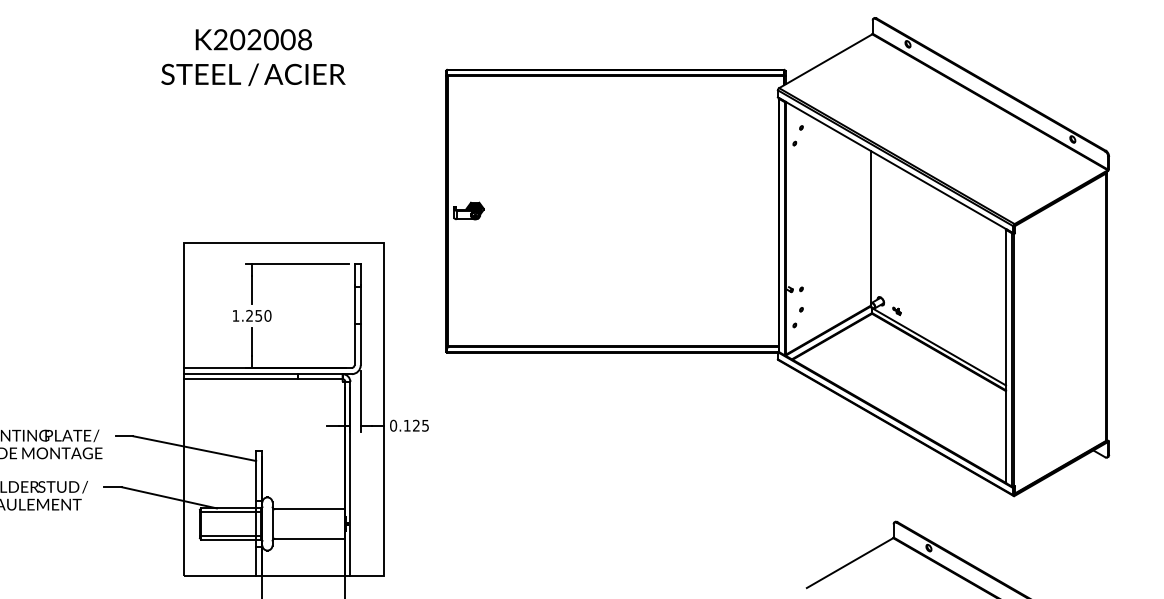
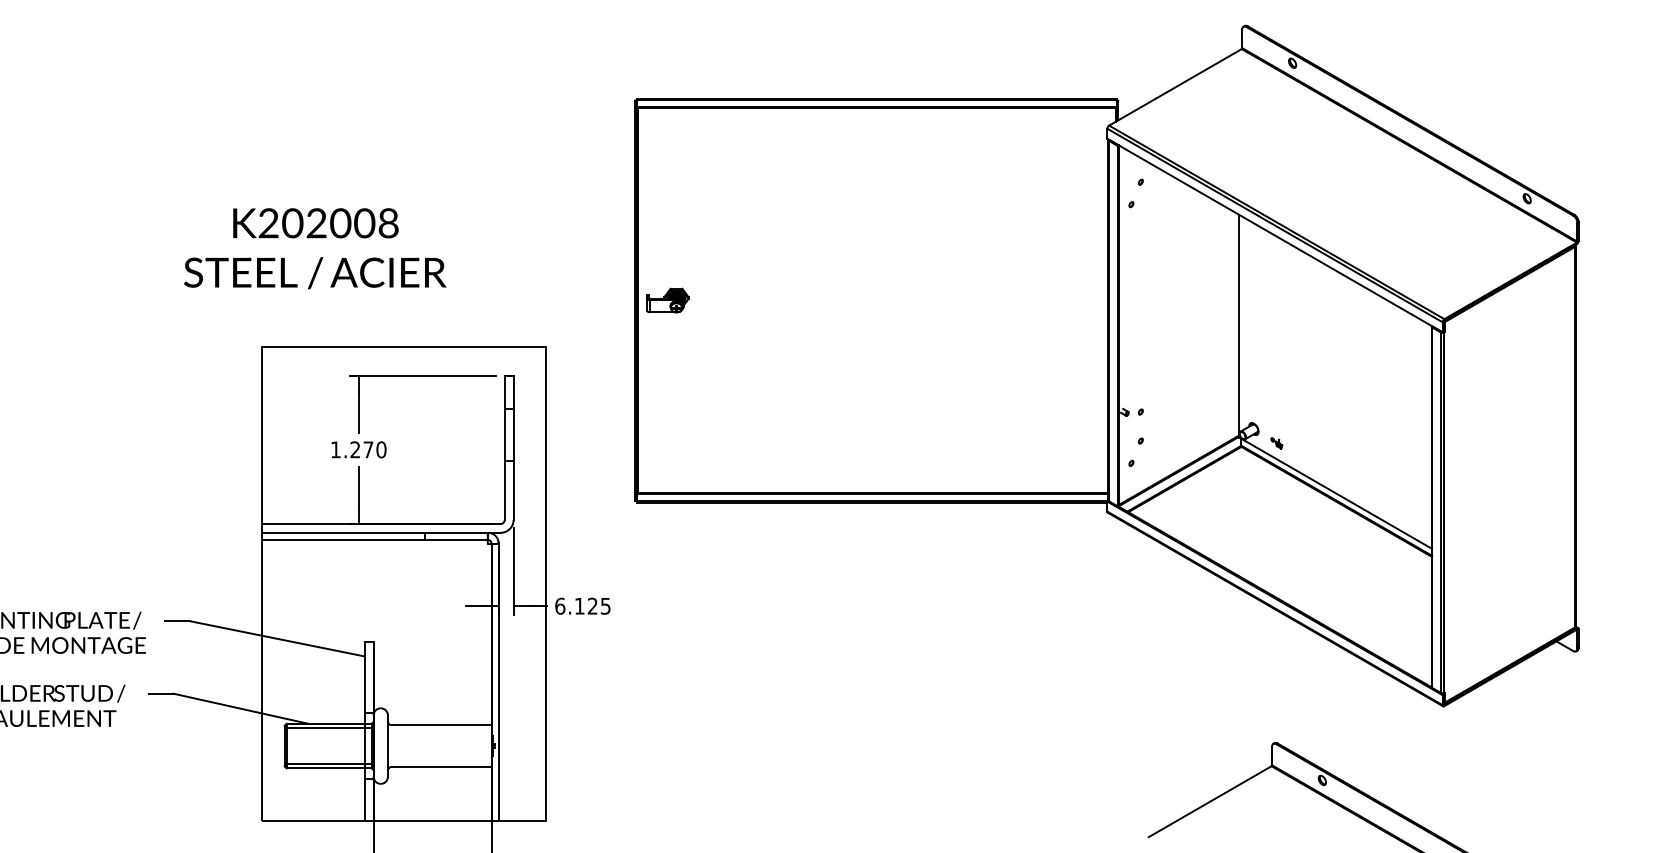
text: (253, 57) -> (315, 248), moved
text: (258, 315) -> (367, 449), 1.250 -> 1.270
text: (393, 425) -> (560, 605), 0.125 -> 6.125

